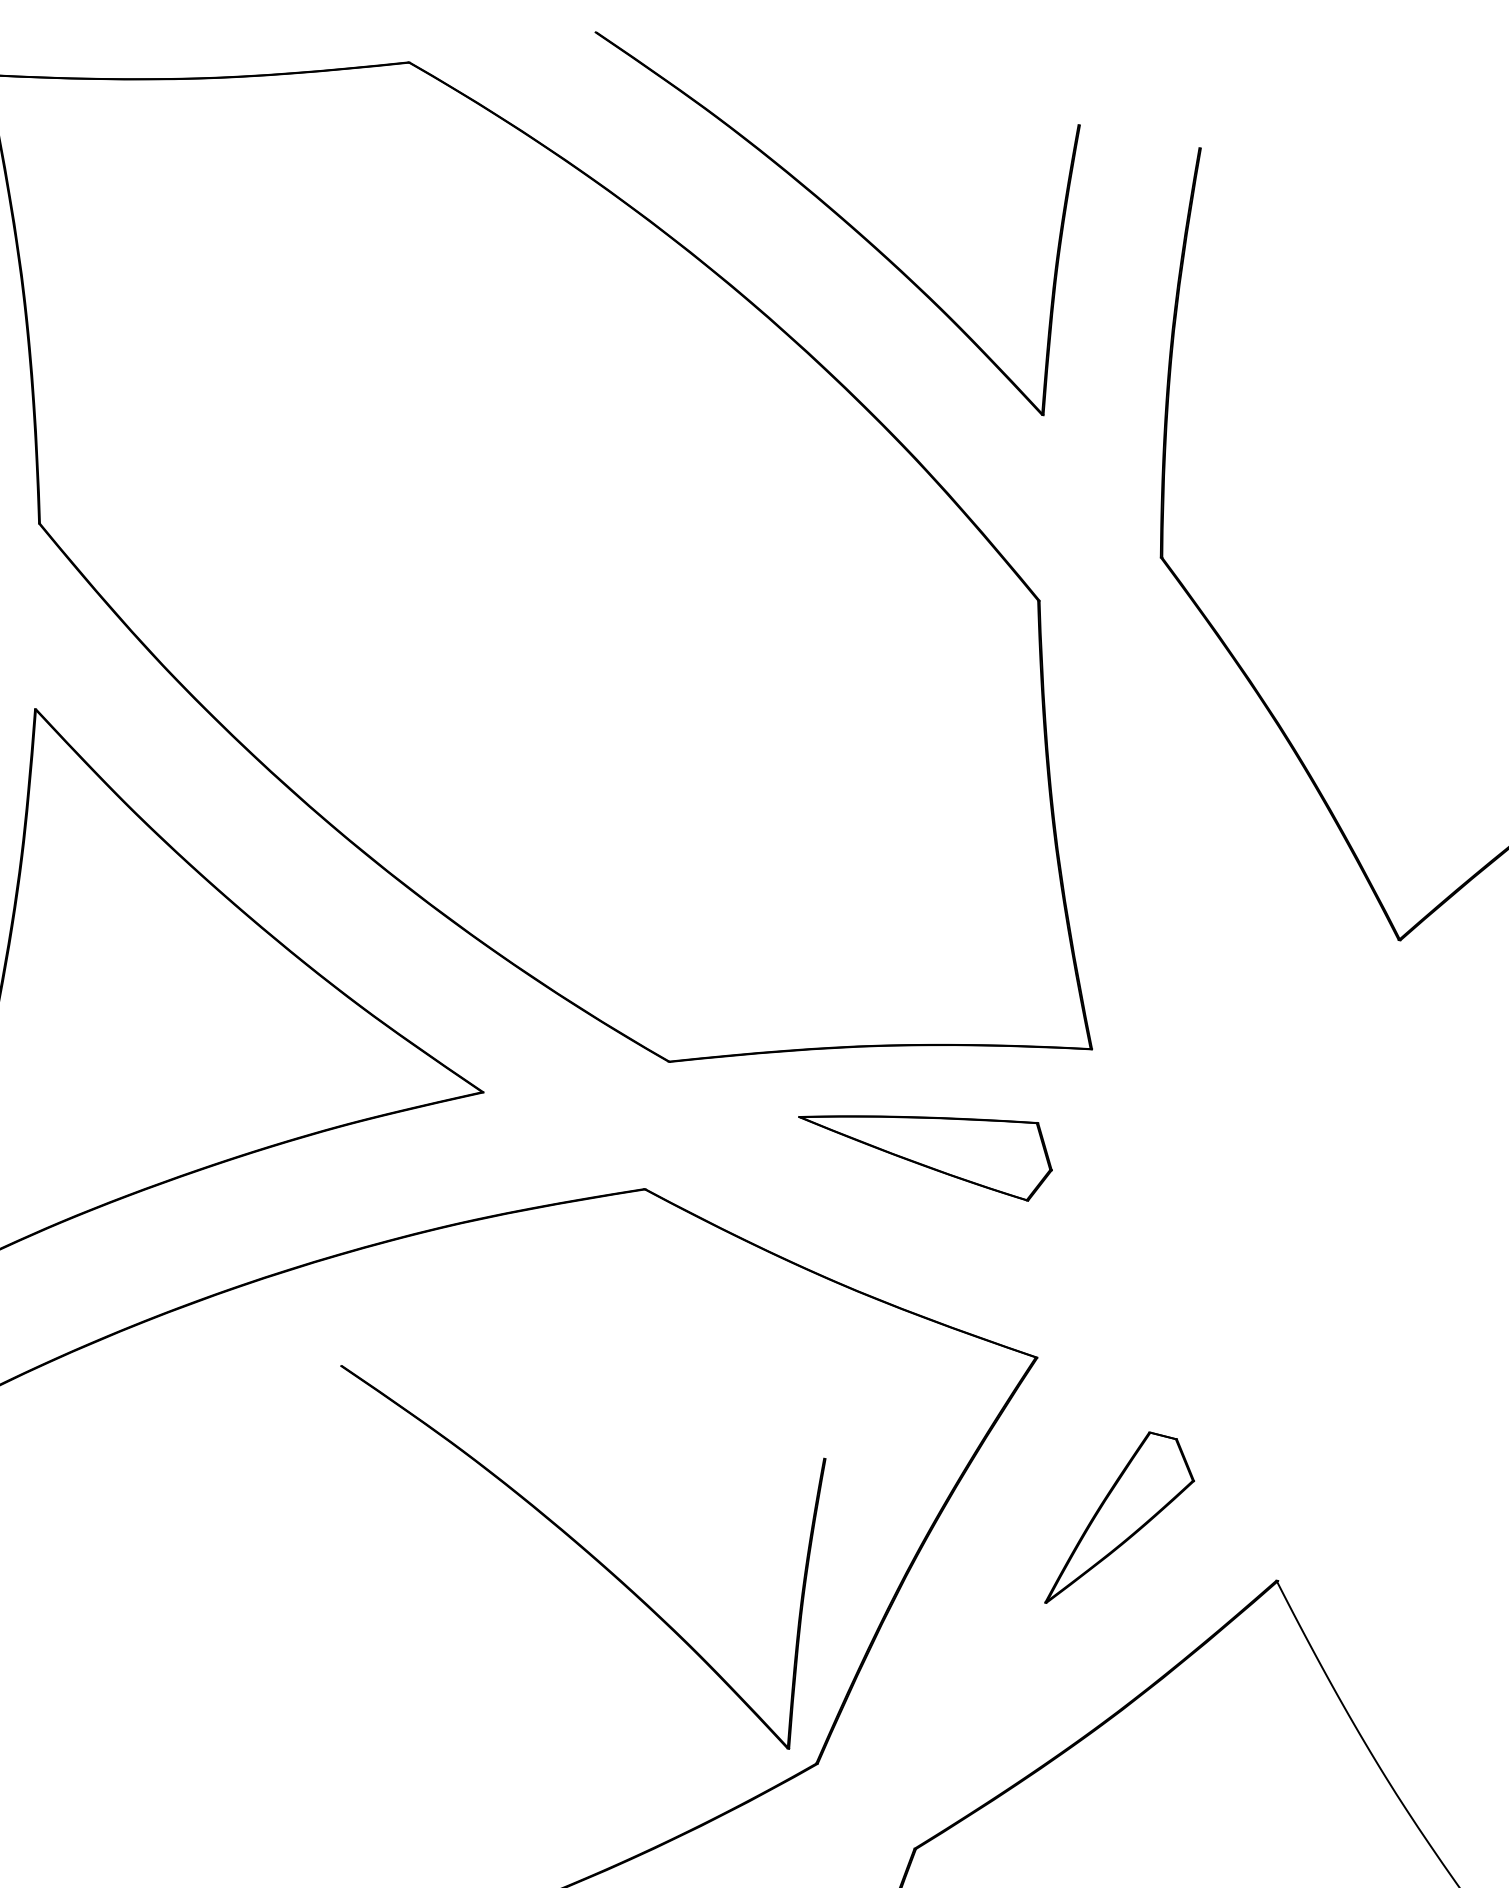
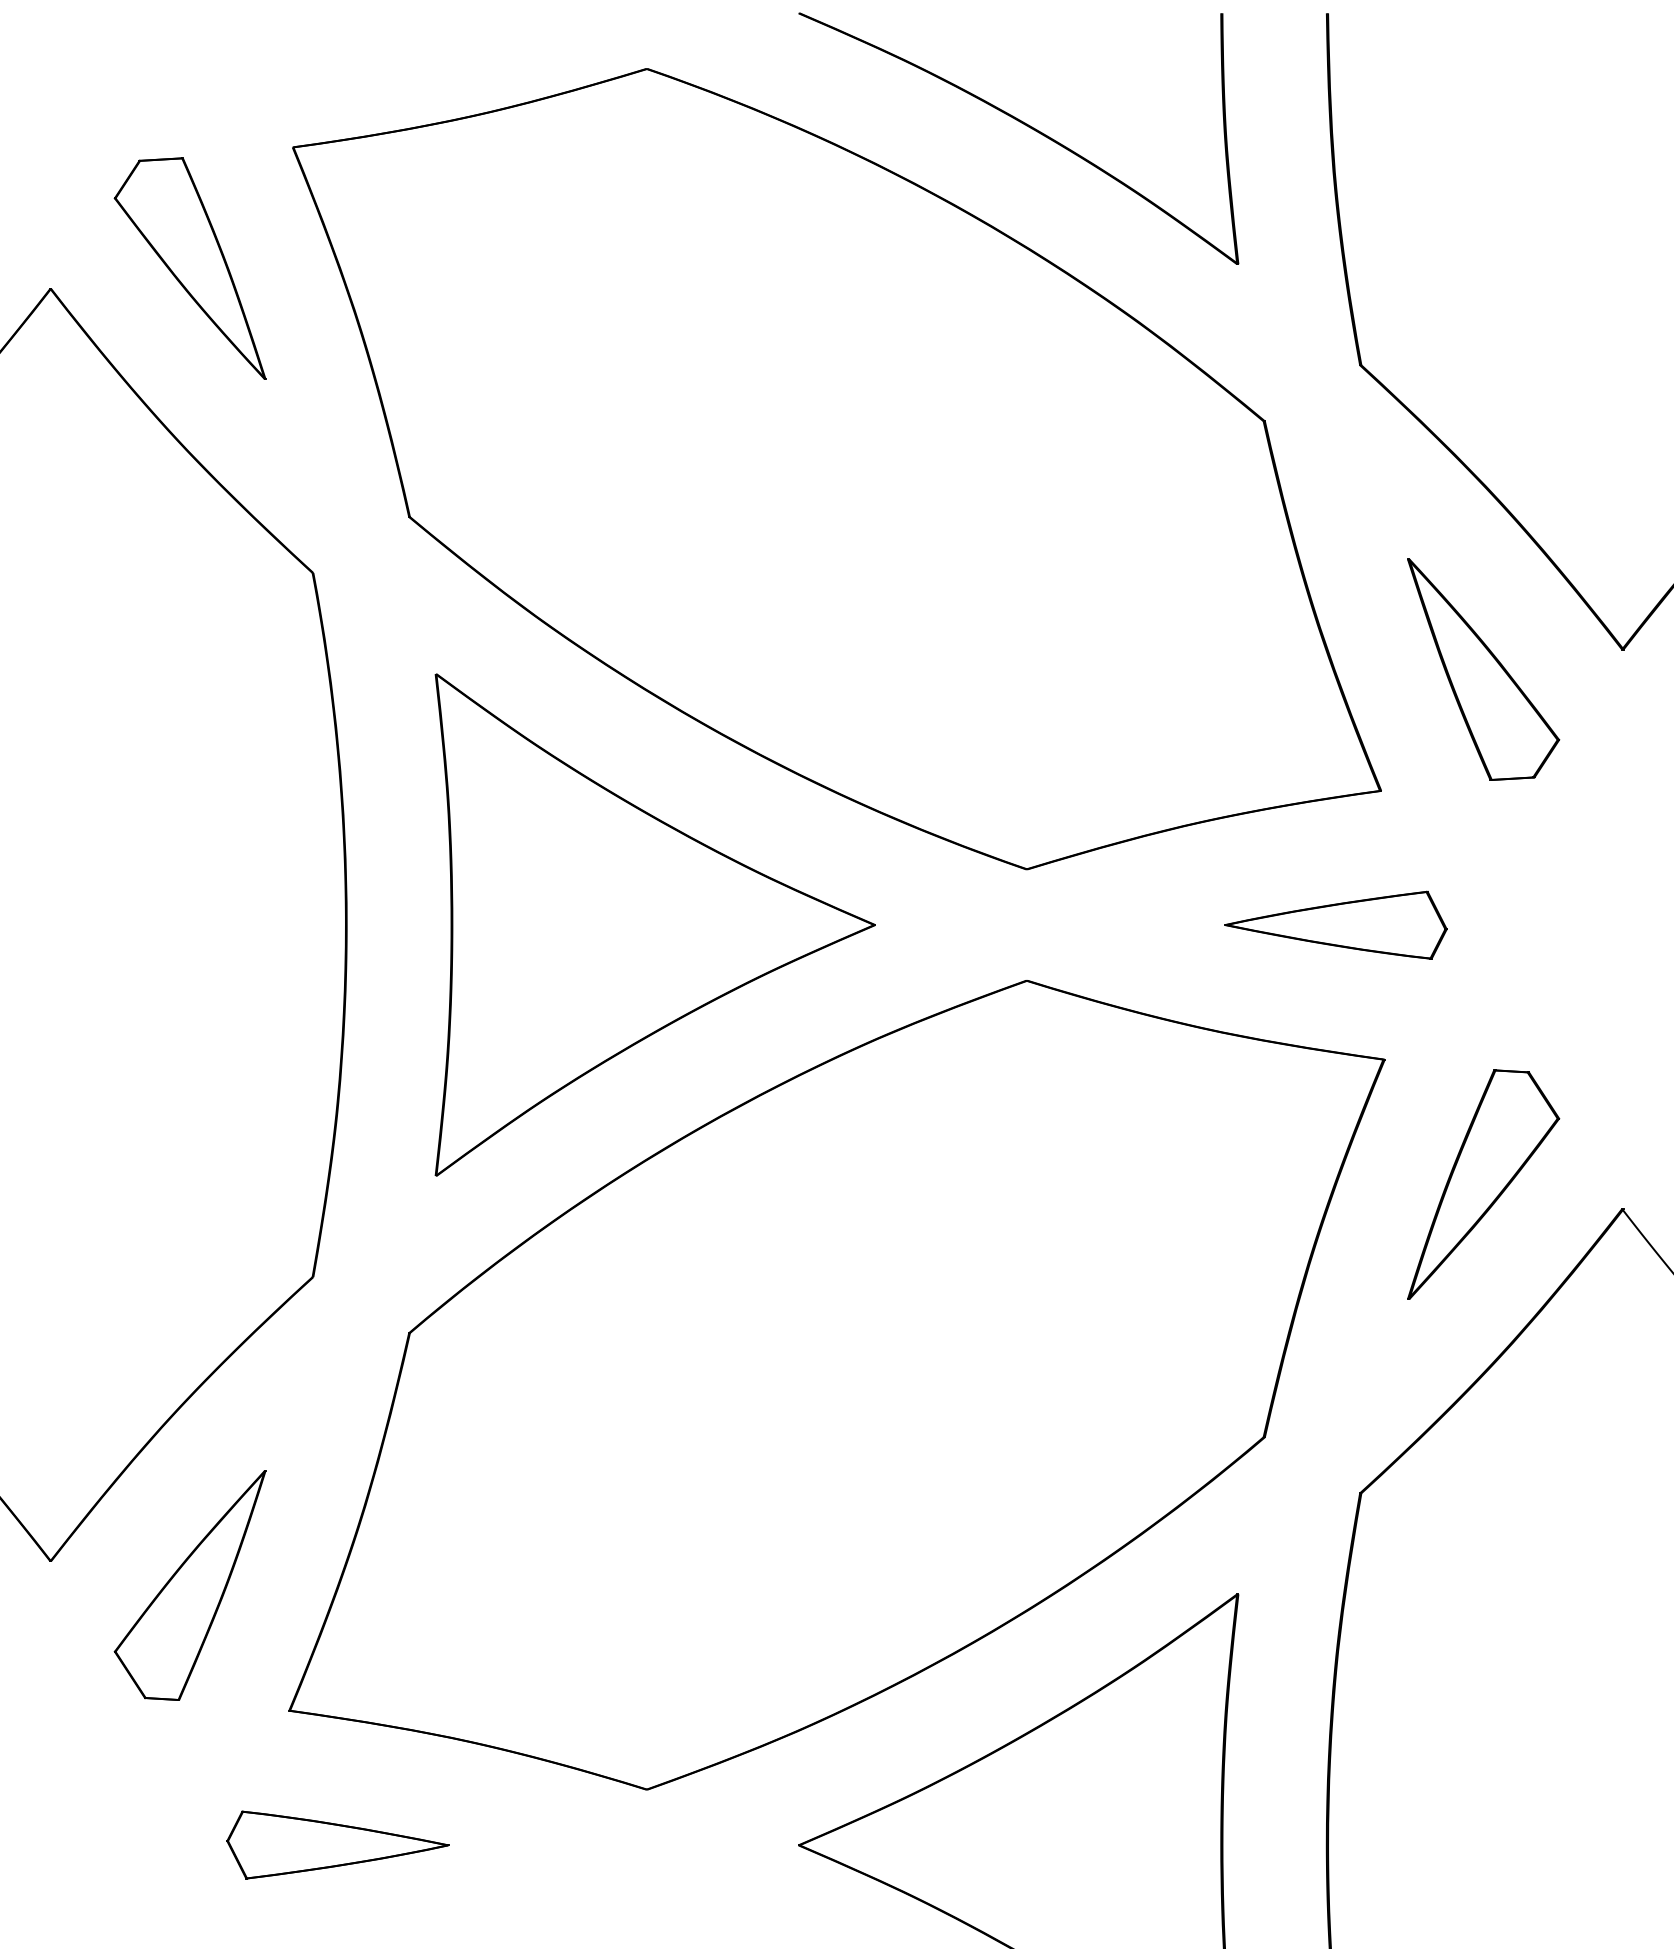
part: (1235, 932) -> (1483, 669), added
part: (925, 1140) -> (1335, 924), moved
part: (1123, 1522) -> (1483, 1184), size x1.43
part: (576, 1544) -> (1026, 1291), removed

